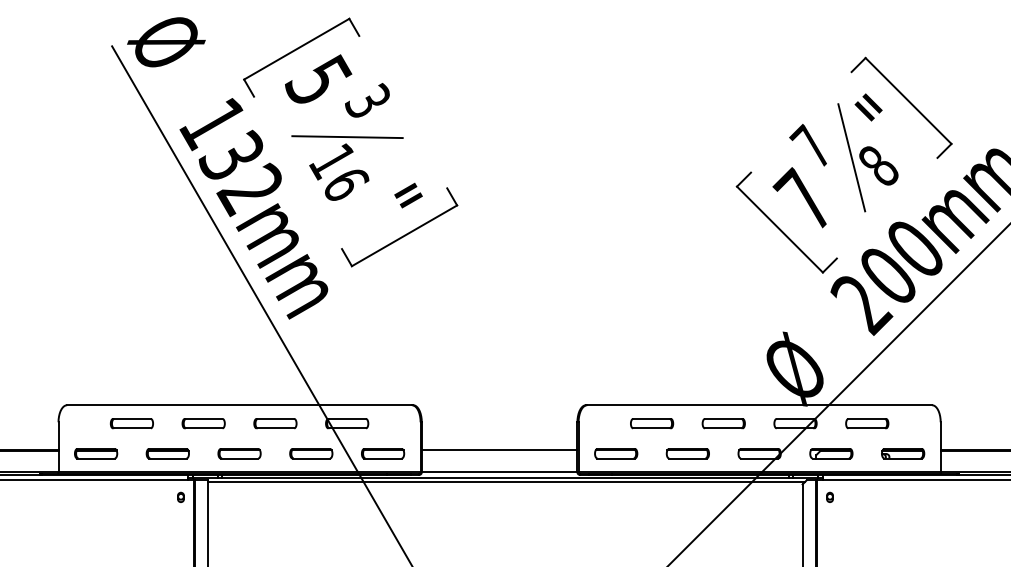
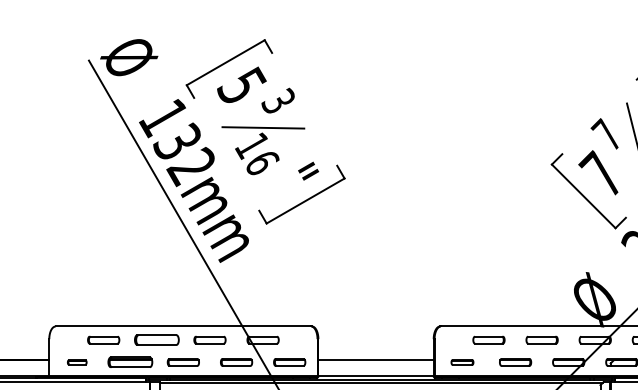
part: (203, 423) -> (156, 340), size x1.4
part: (96, 453) -> (77, 362), size x0.6
part: (167, 453) -> (130, 362), size x1.4
part: (616, 453) -> (462, 362), size x0.7

